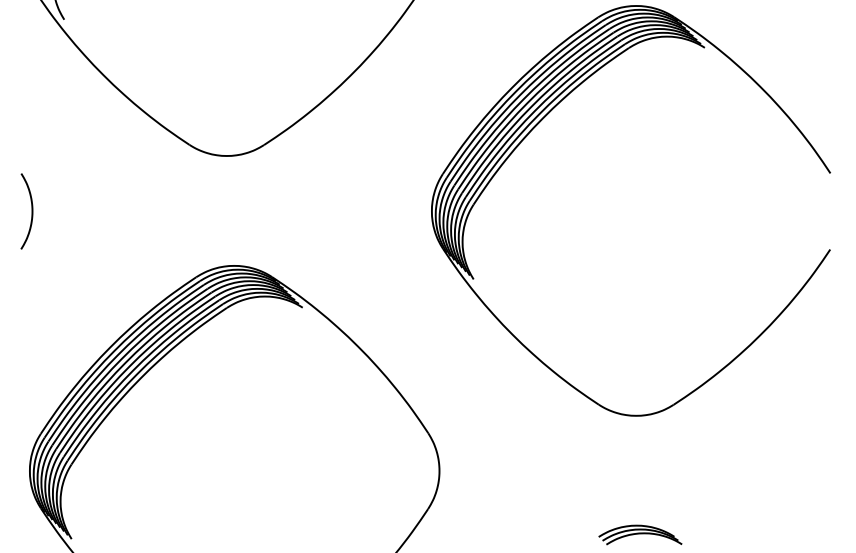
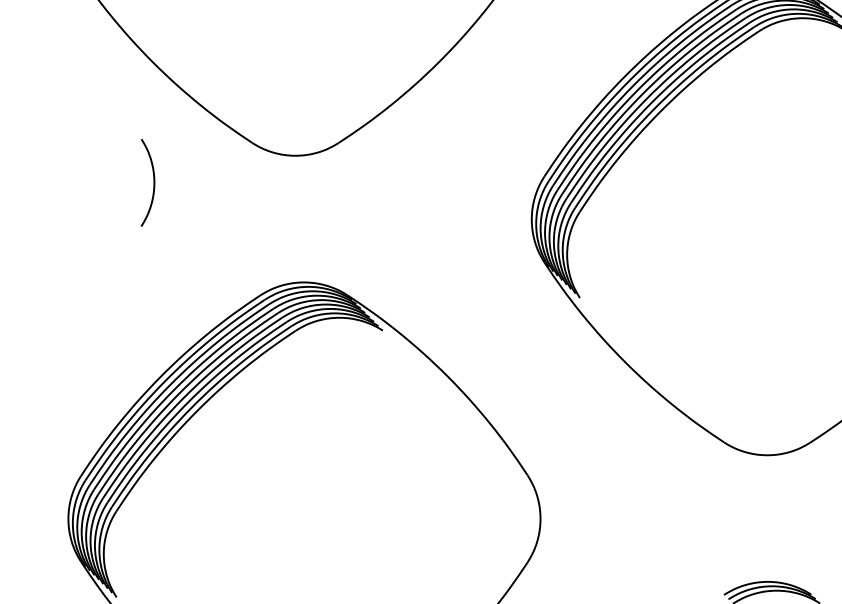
curve: (31, 211) -> (153, 182), moved

